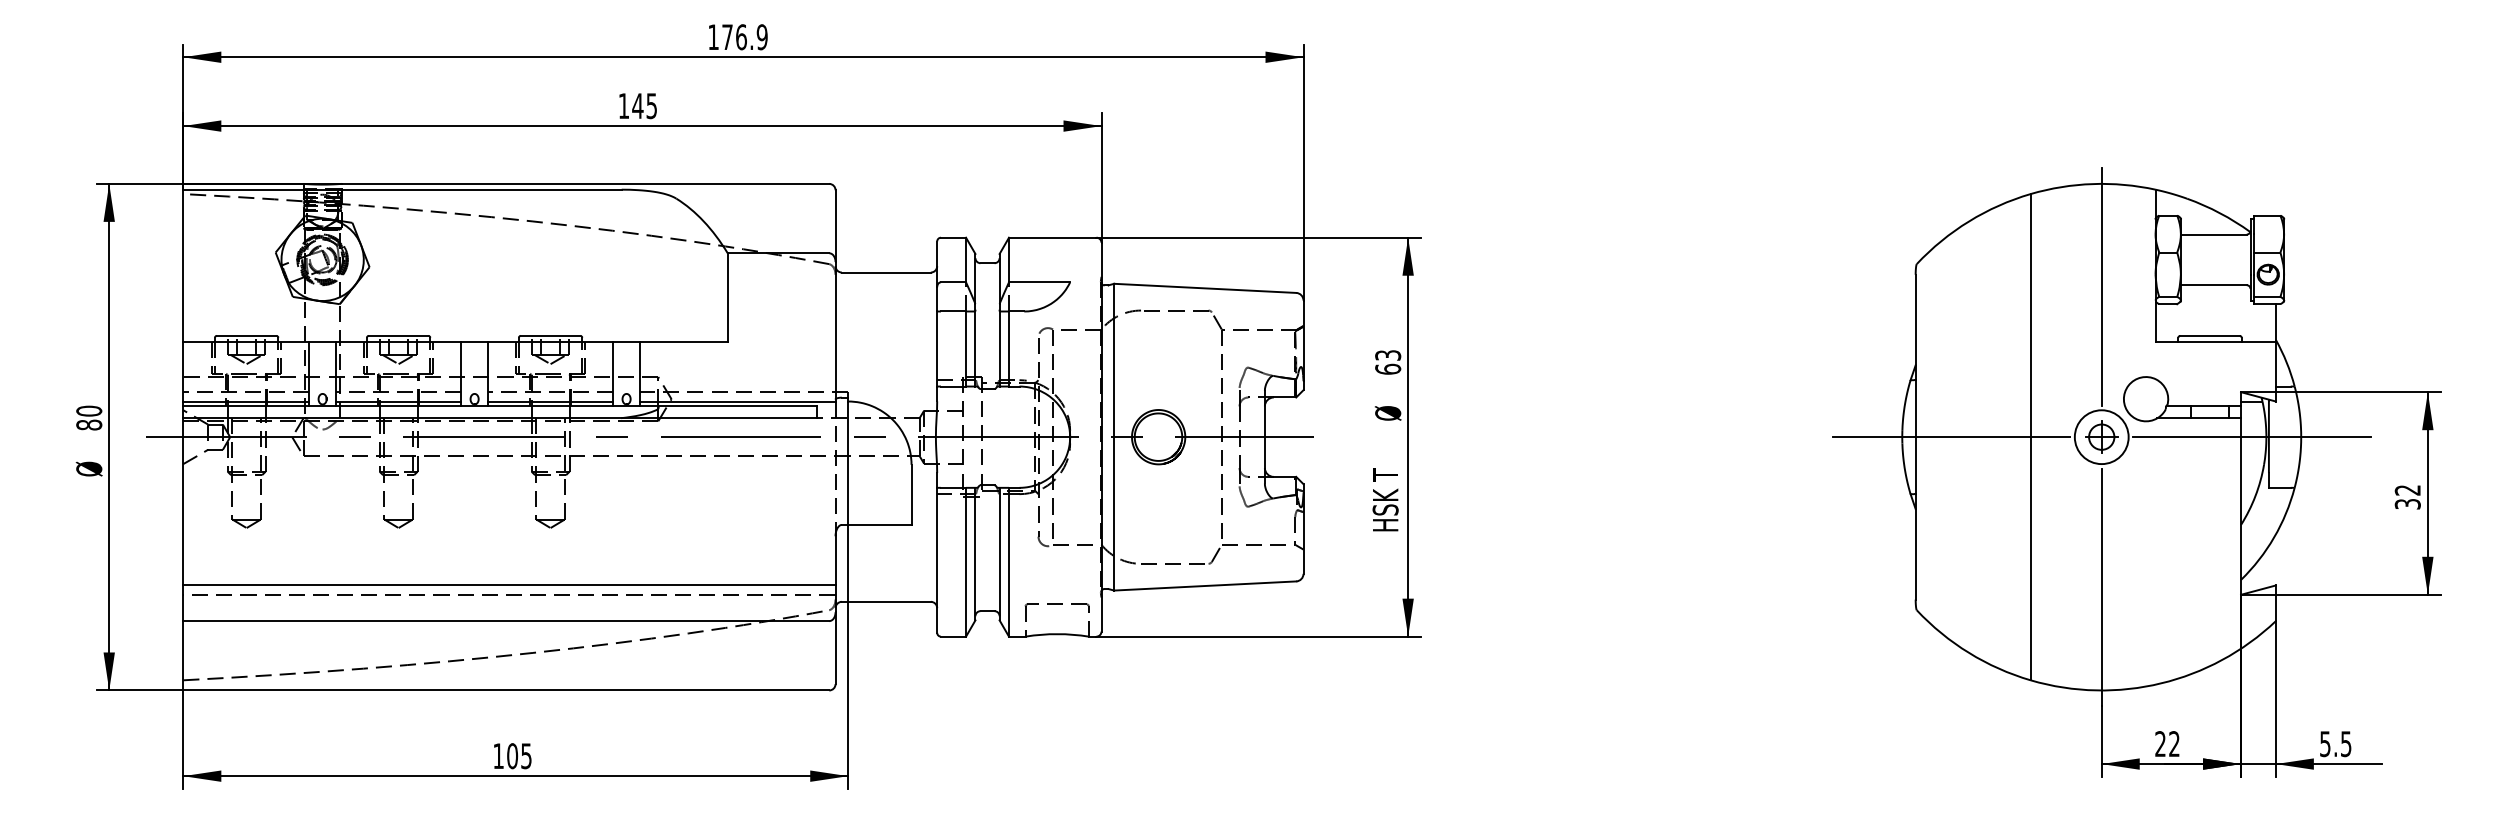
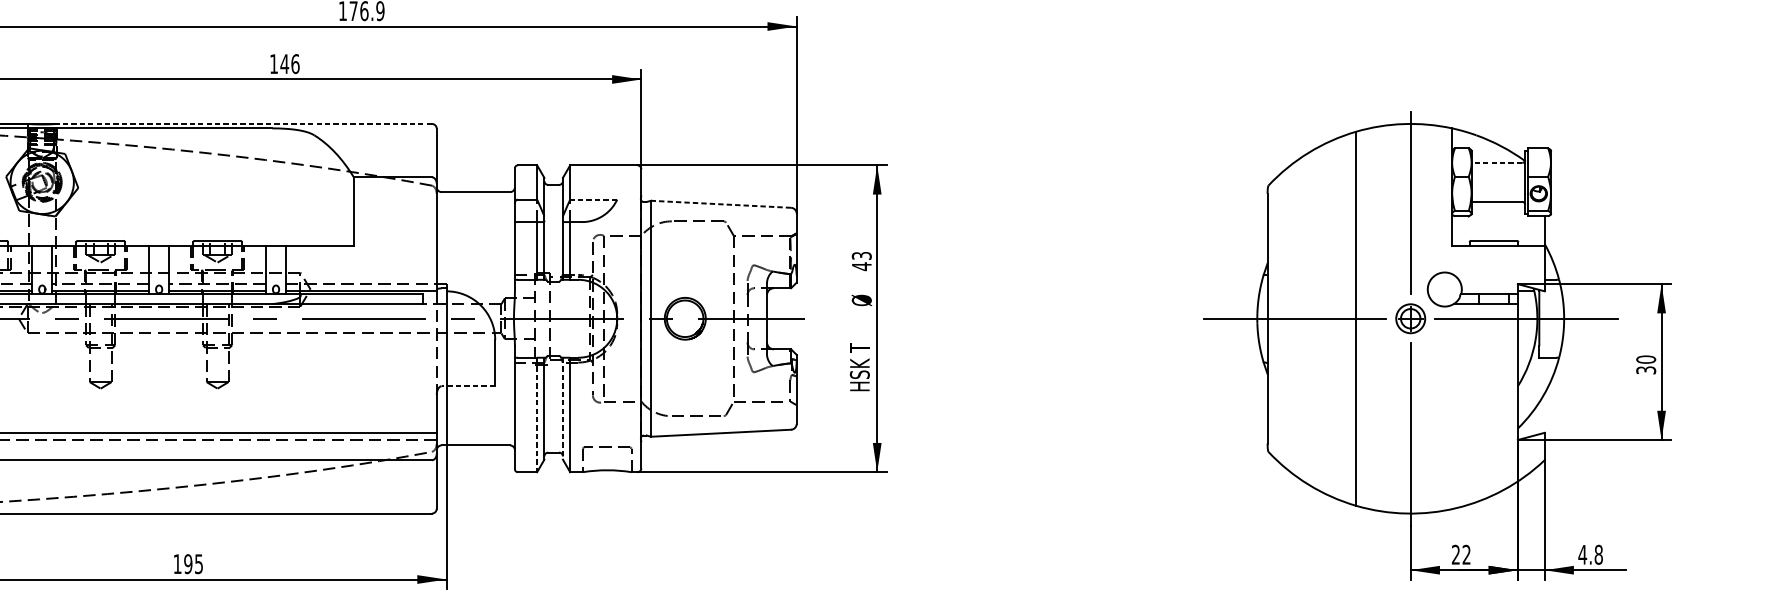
text: (651, 106) -> (295, 64), 145 -> 146
line: (585, 183) -> (244, 123), solid -> dashed
line: (2213, 234) -> (1496, 162), solid -> dashed
line: (1039, 282) -> (593, 199), solid -> dashed
line: (1204, 288) -> (720, 204), solid -> dashed
text: (1388, 369) -> (862, 266), 63 -> 43
circle: (2101, 437) -> (1410, 319), size x0.7
text: (2407, 489) -> (1645, 359), 32 -> 30
line: (876, 524) -> (468, 385), solid -> dashed
line: (999, 554) -> (562, 409), solid -> dashed
line: (966, 562) -> (537, 415), solid -> dashed
text: (2335, 744) -> (1590, 555), 5.5 -> 4.8
text: (512, 756) -> (188, 564), 105 -> 195

